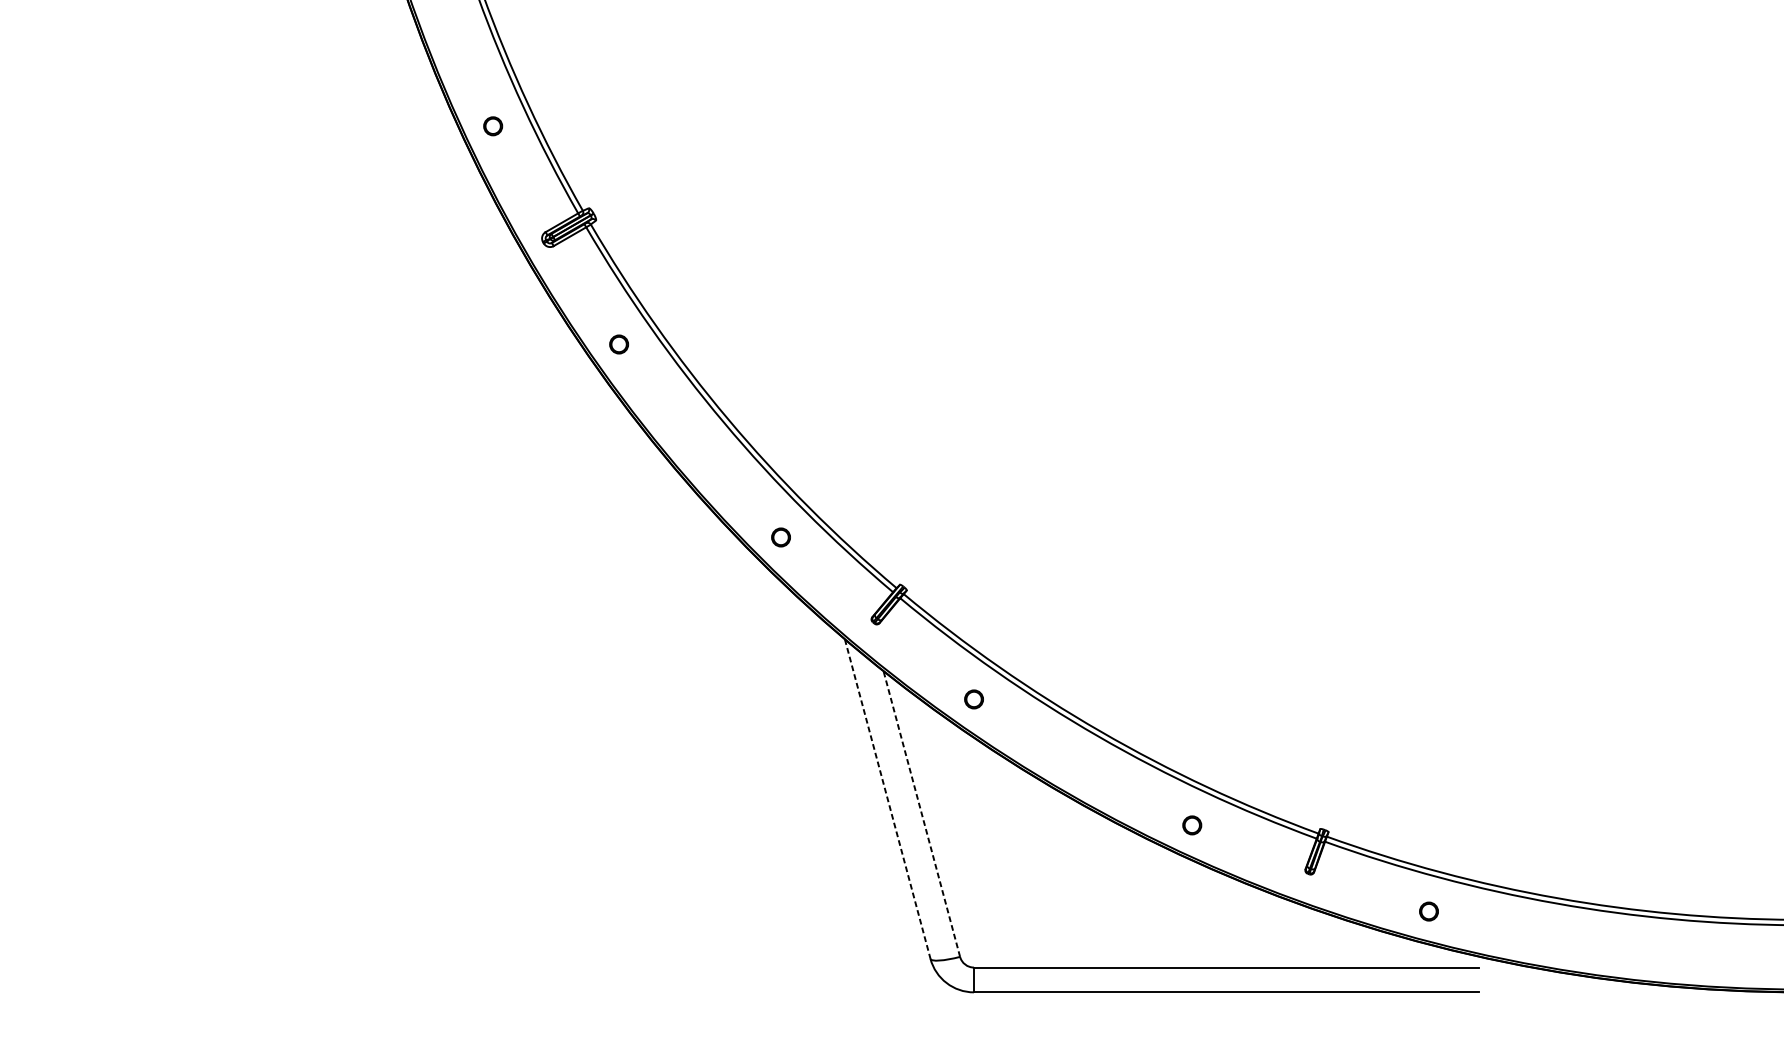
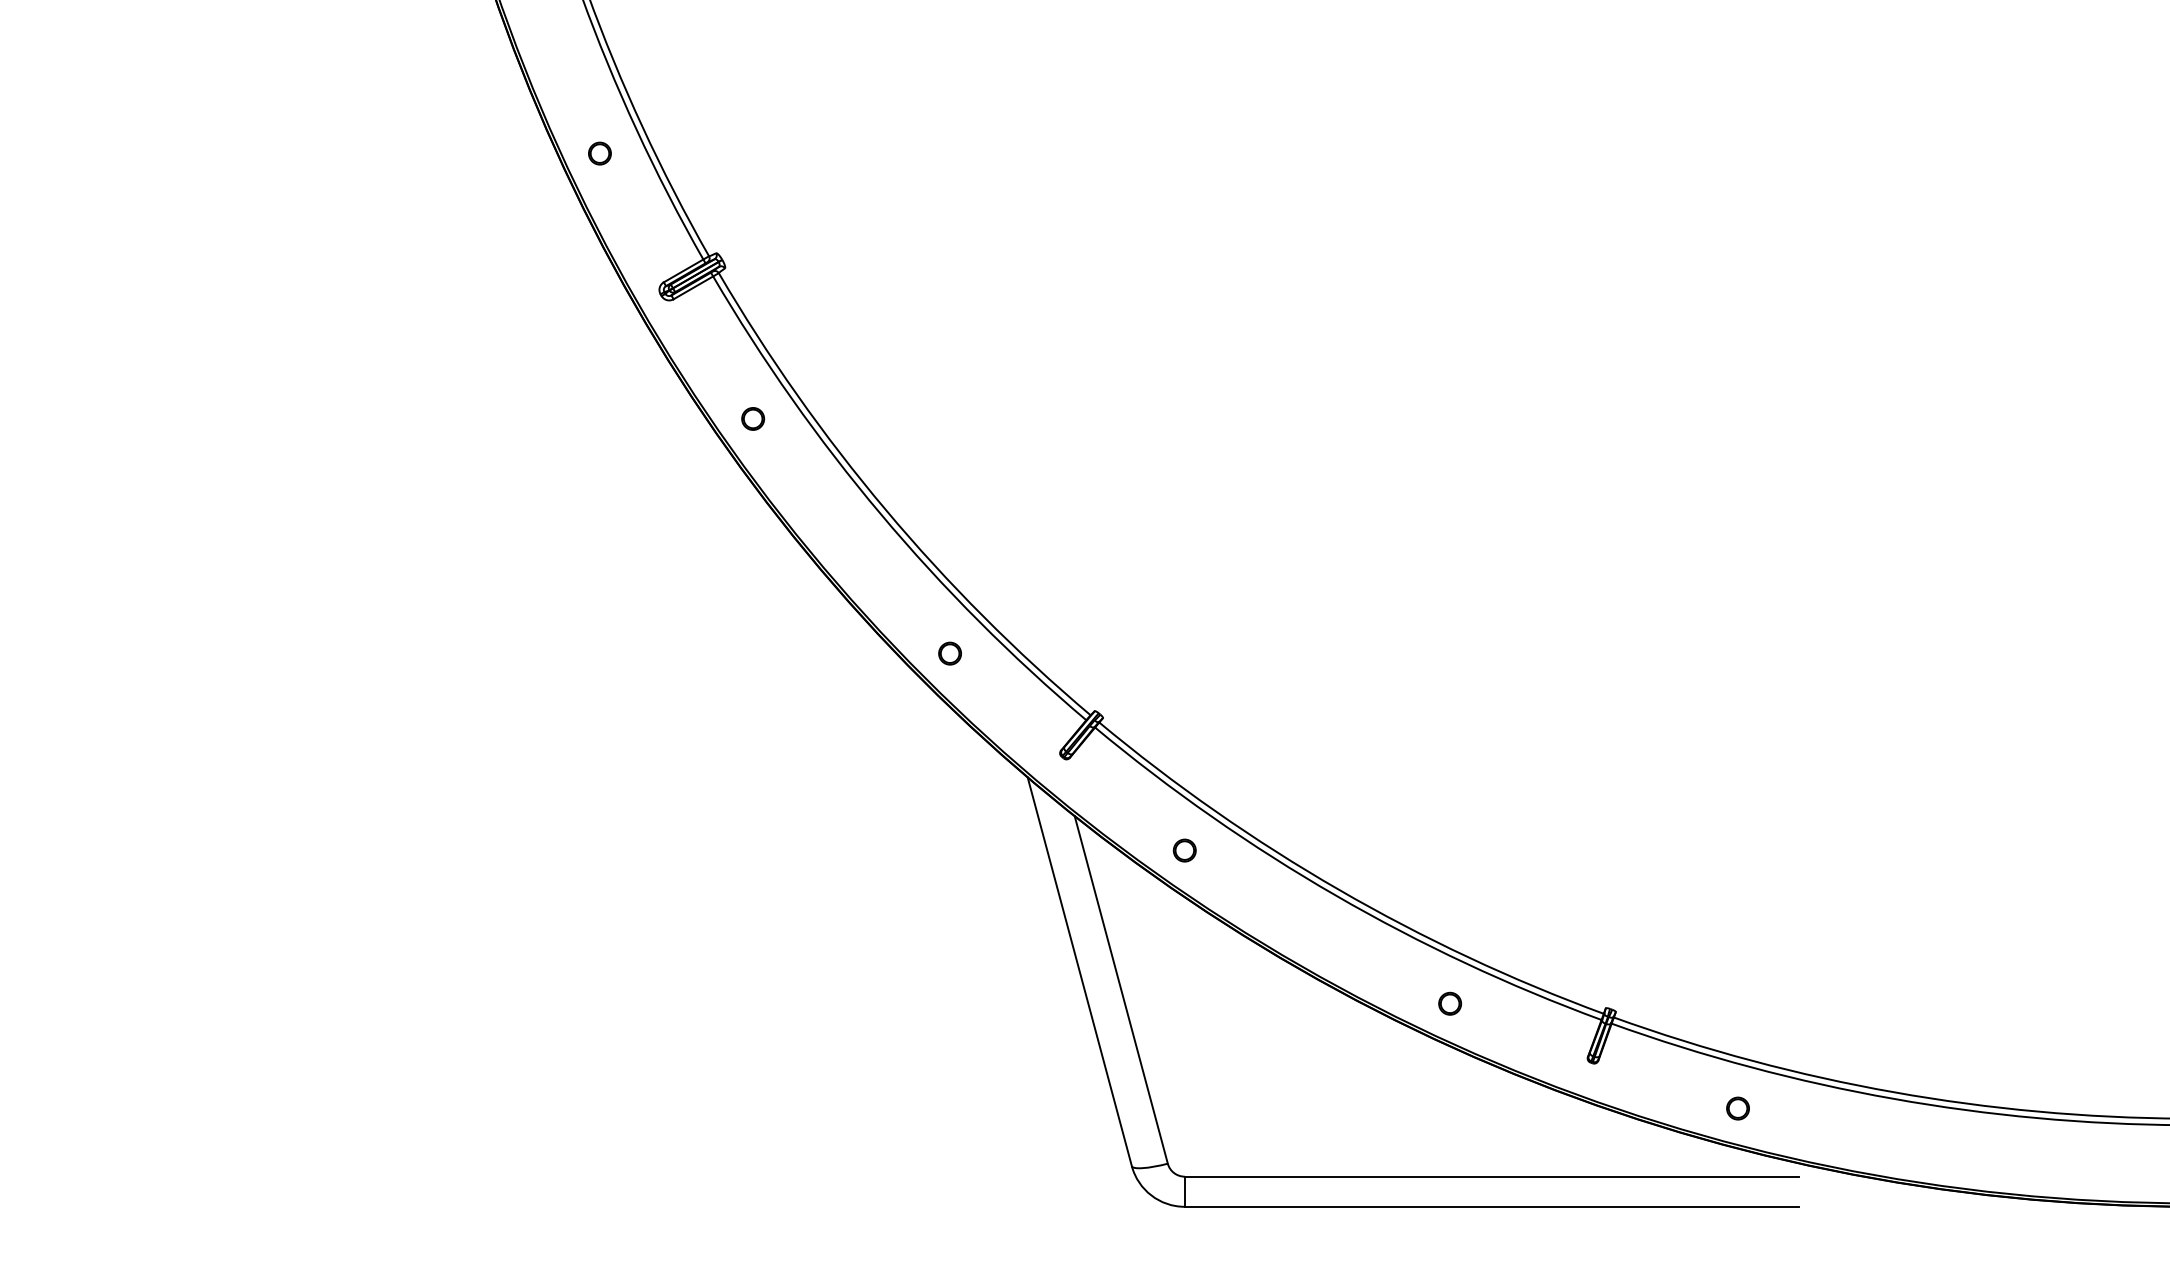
line: (887, 799) -> (1079, 972), dashed -> solid
line: (922, 813) -> (1121, 989), dashed -> solid

